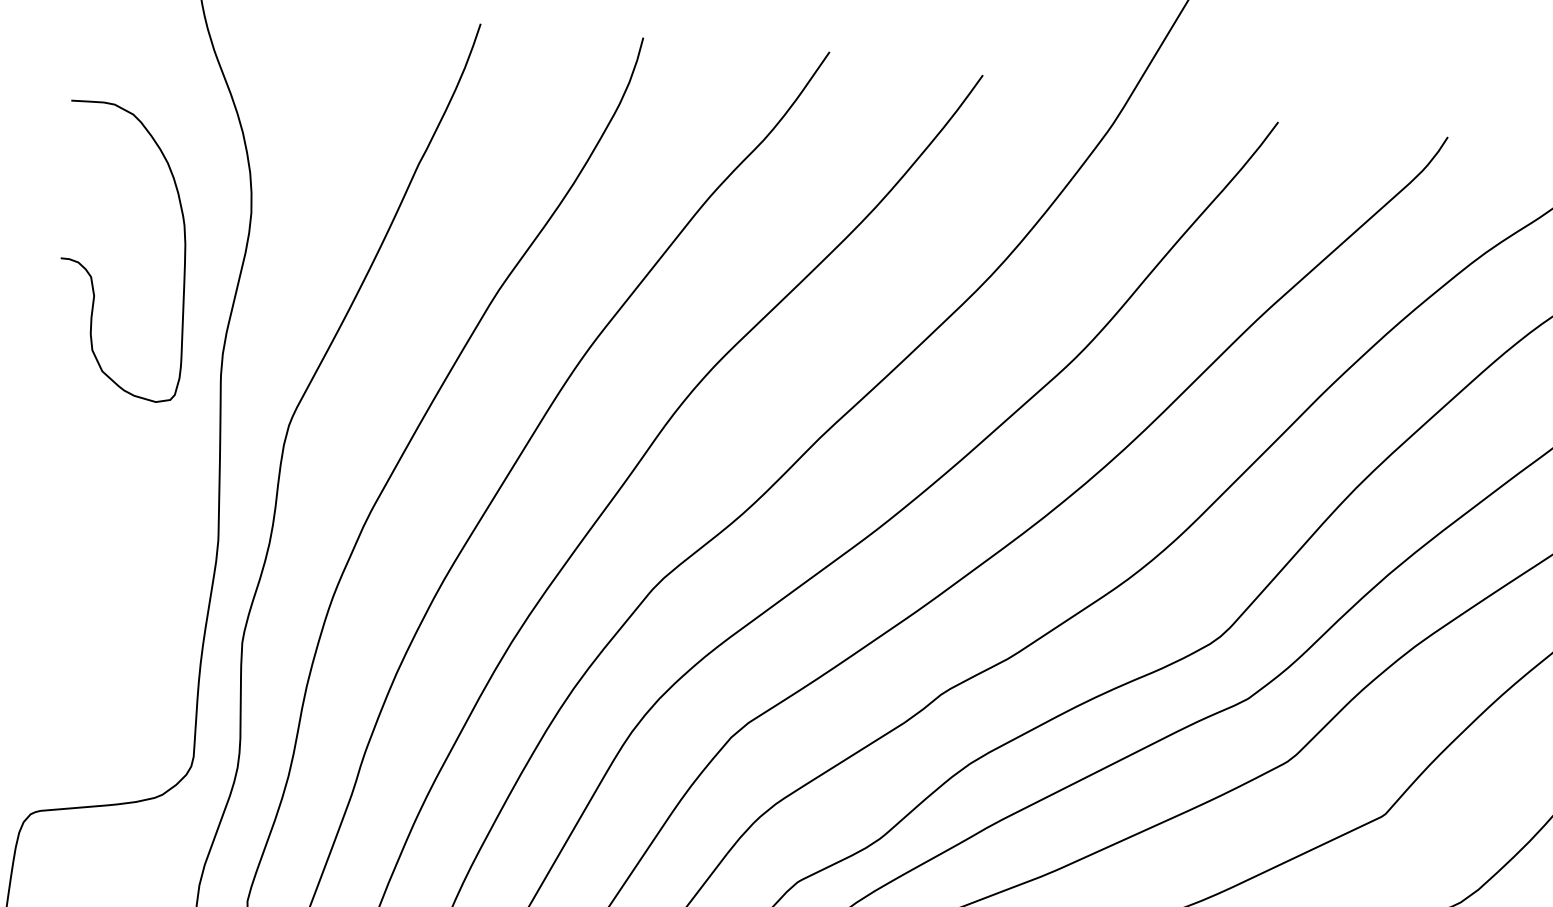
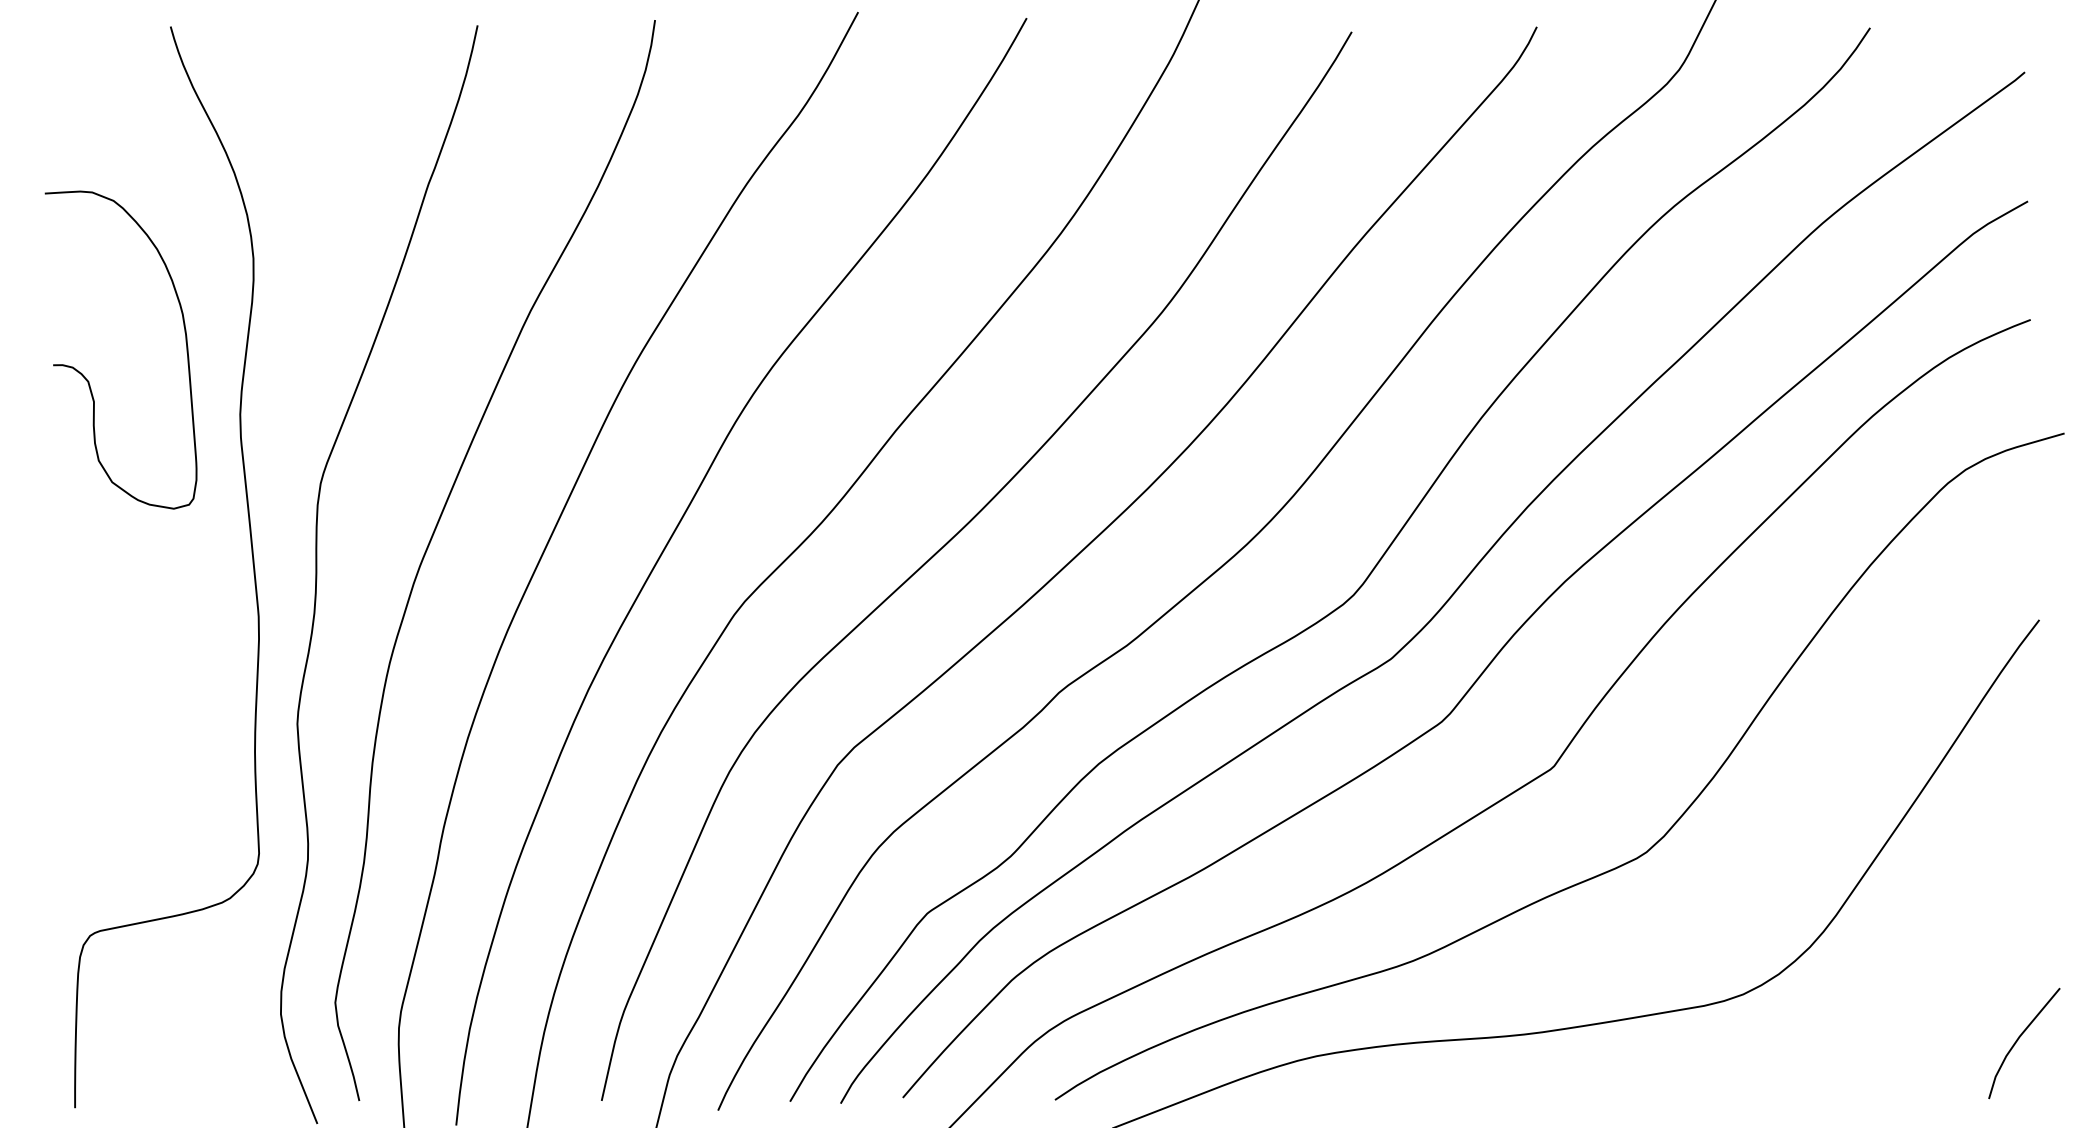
curve: (88, 270) -> (84, 375), moved

